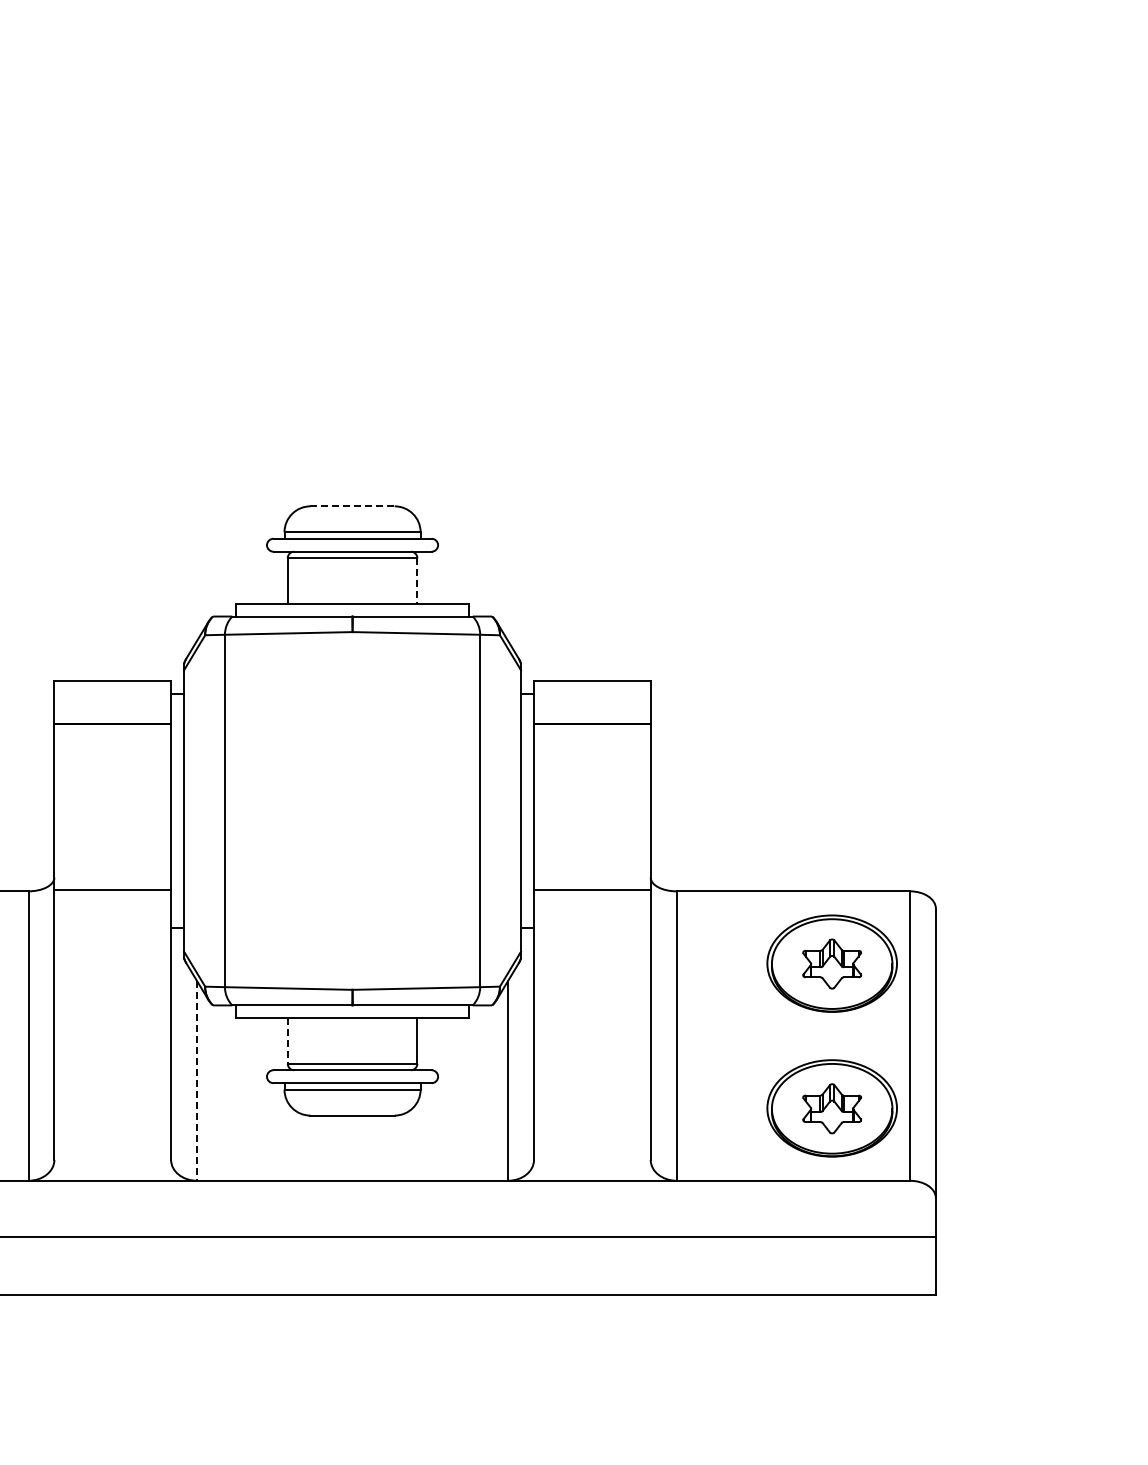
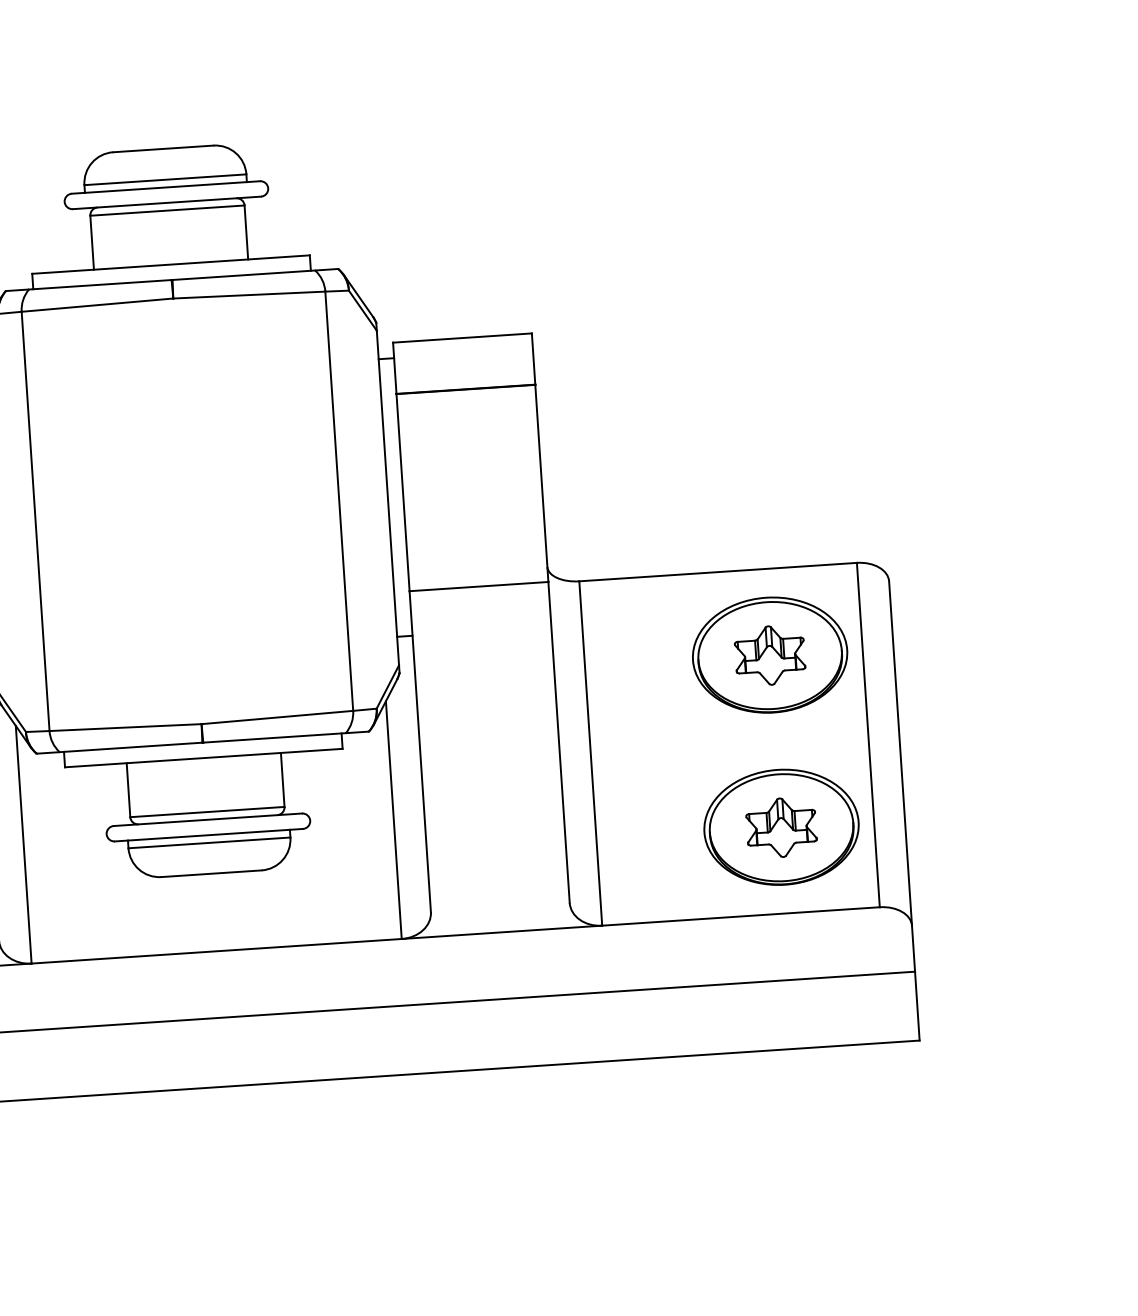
line: (353, 506) -> (164, 149), dashed -> solid
line: (417, 580) -> (246, 232), dashed -> solid
line: (287, 1041) -> (128, 790), dashed -> solid
line: (197, 1080) -> (24, 844), dashed -> solid

